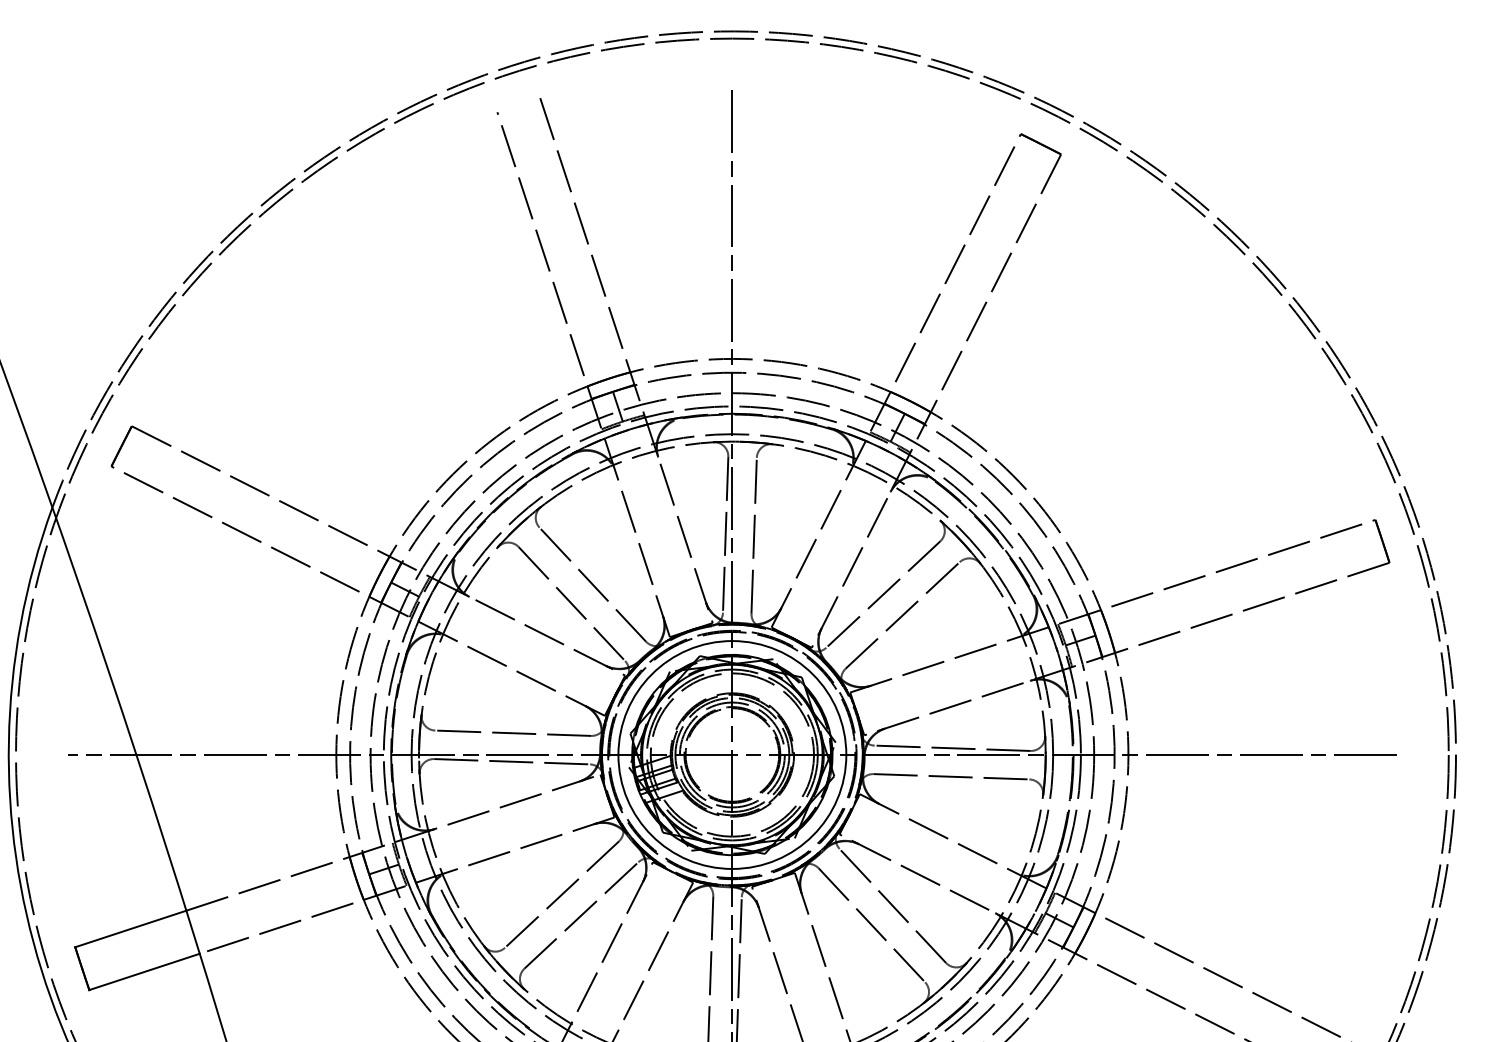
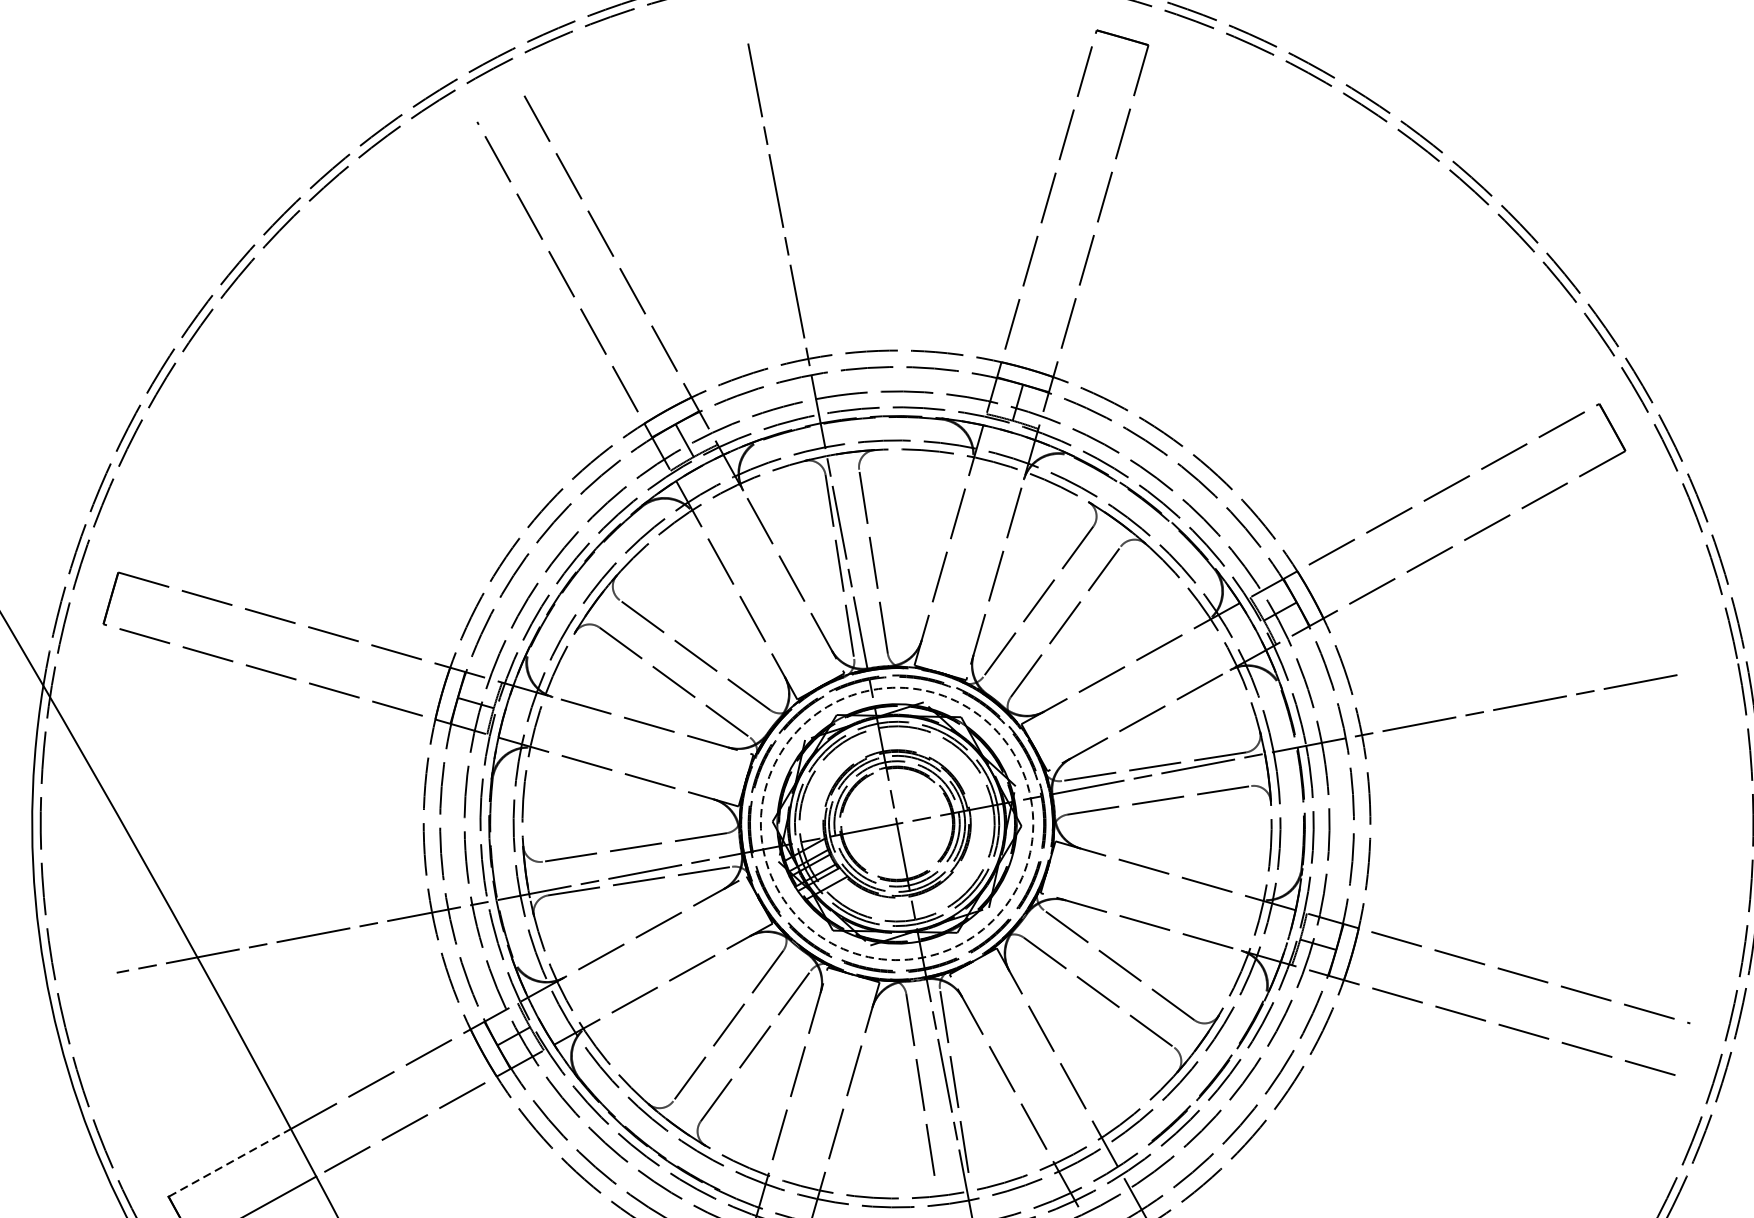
circle: (732, 754) -> (897, 823), solid -> dashed
line: (131, 928) -> (230, 1162), solid -> dashed

